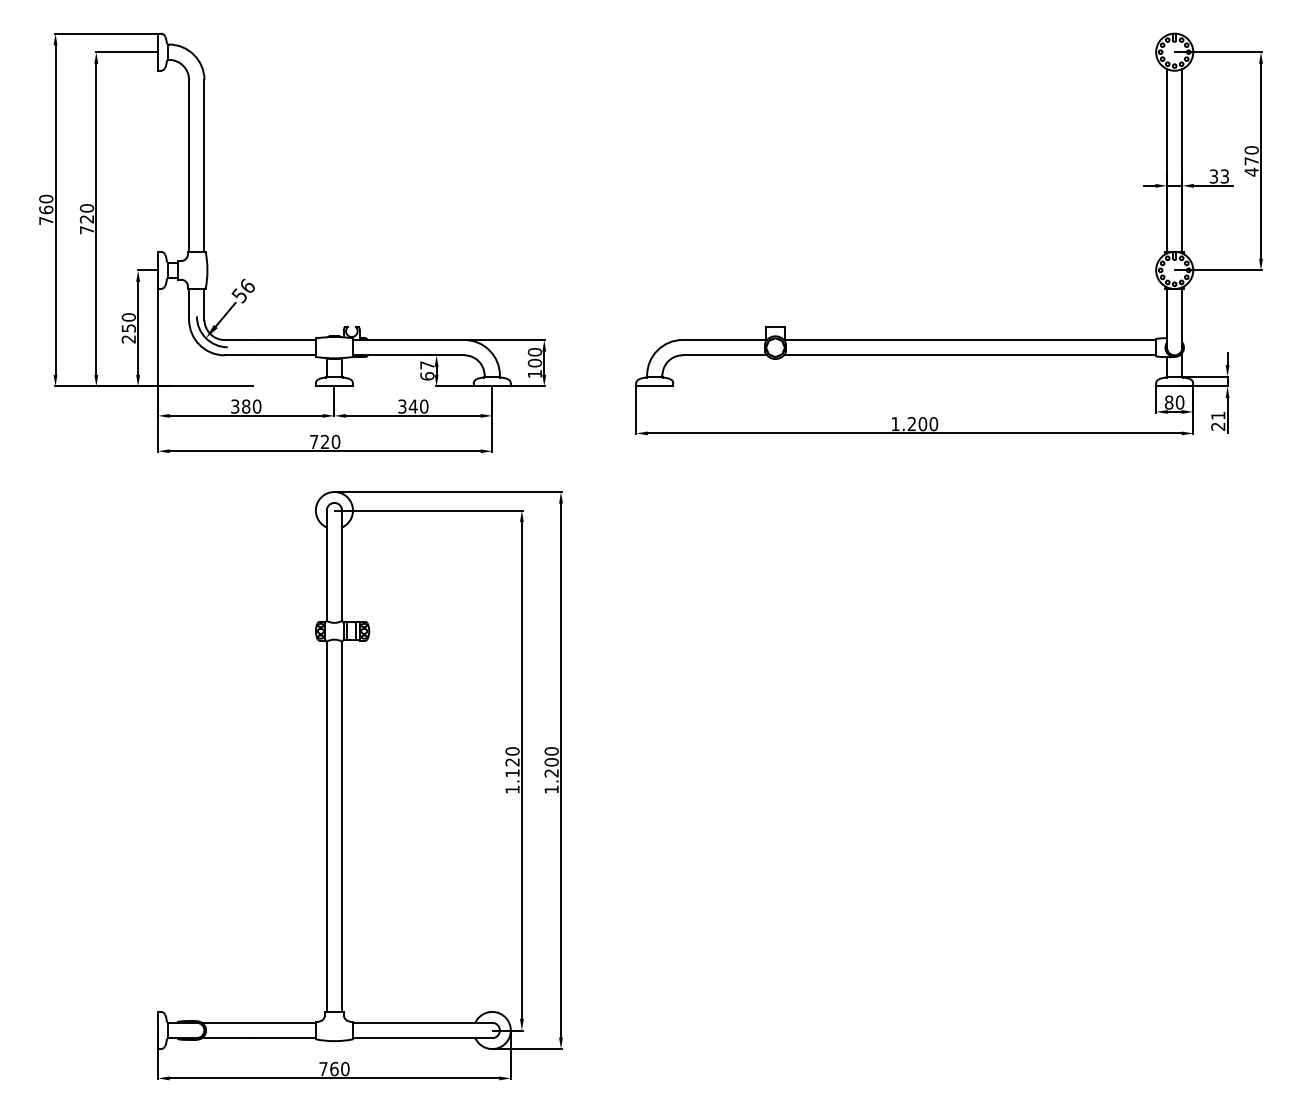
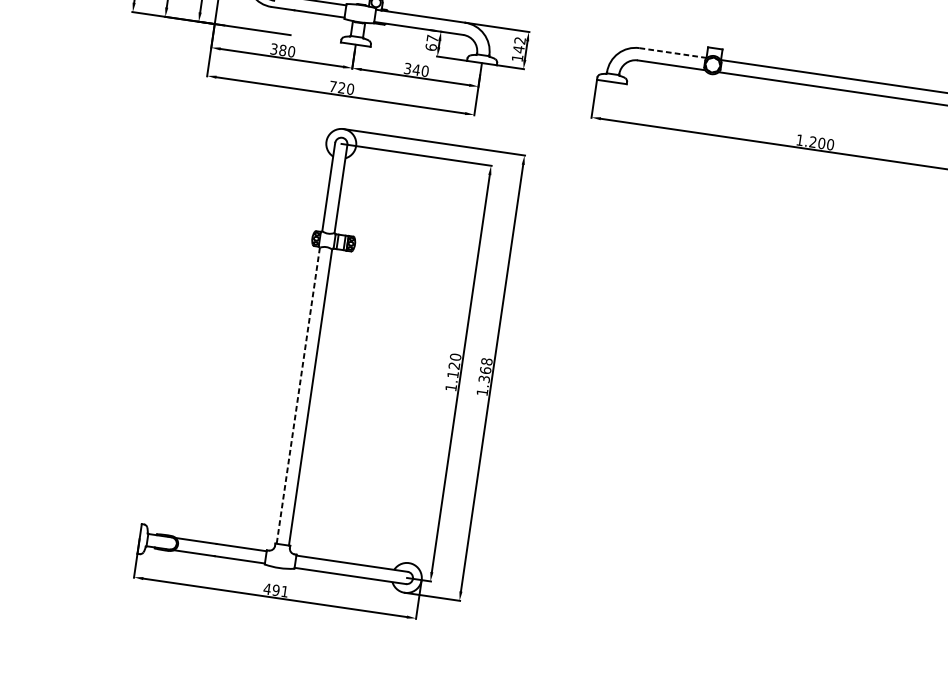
line: (725, 340) -> (673, 53), solid -> dashed
text: (534, 357) -> (519, 44), 100 -> 142
text: (551, 762) -> (485, 370), 1.200 -> 1.368
line: (326, 827) -> (297, 396), solid -> dashed
text: (333, 1069) -> (275, 590), 760 -> 491

